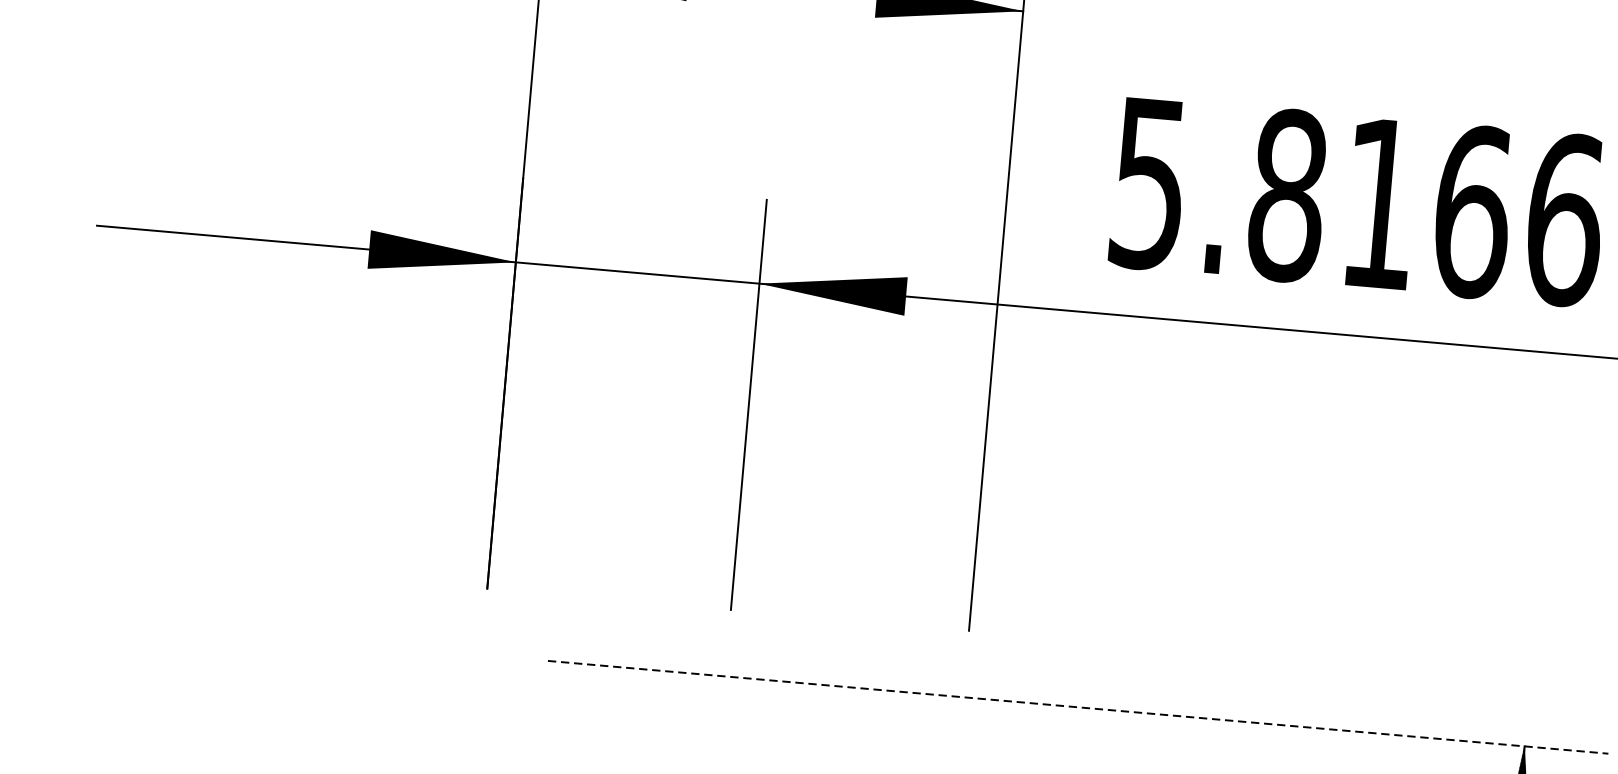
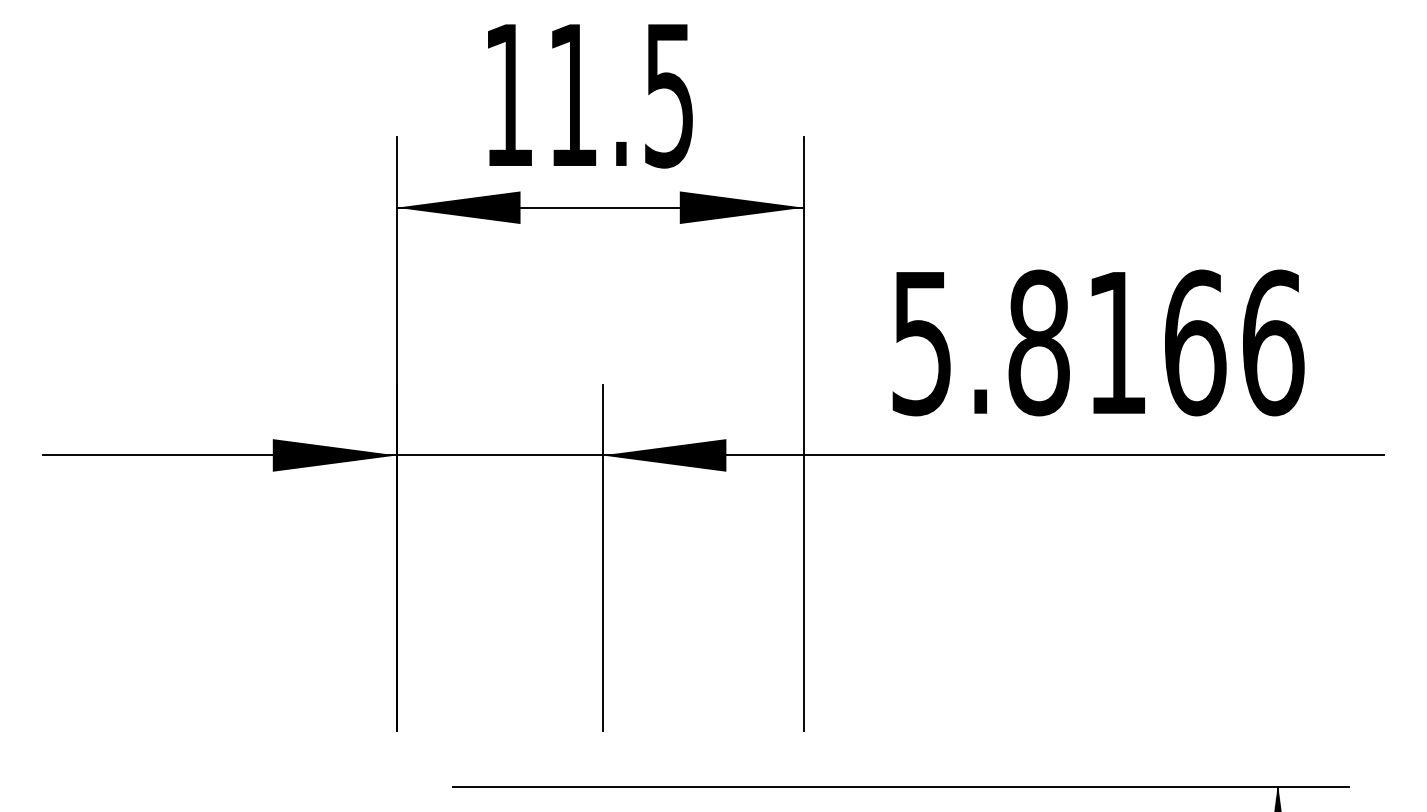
line: (1077, 707) -> (900, 787), dashed -> solid

